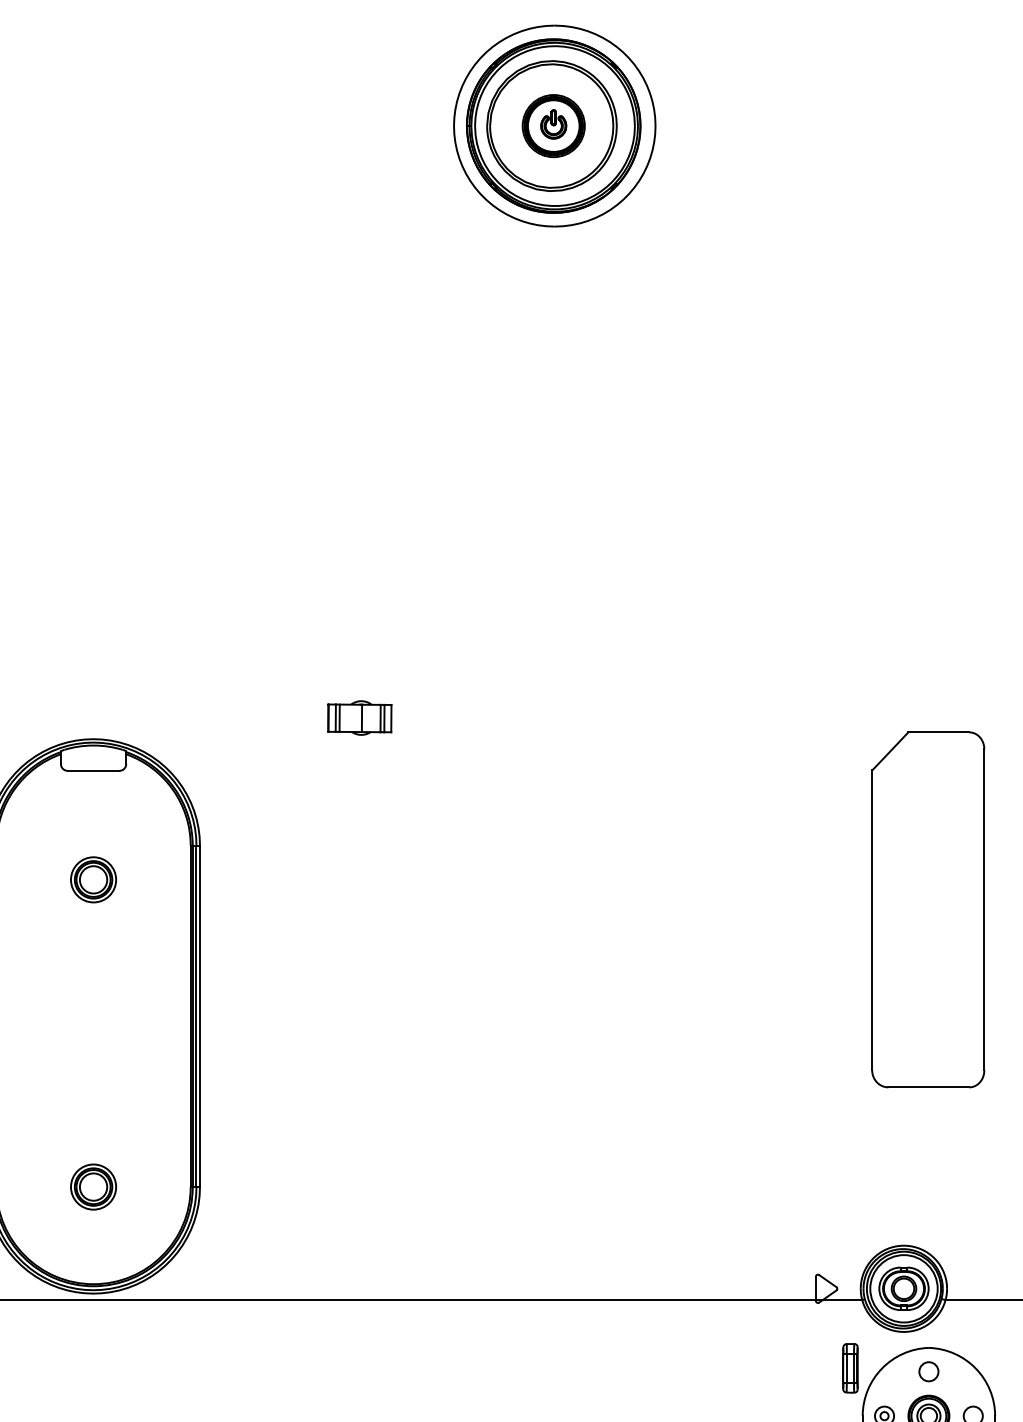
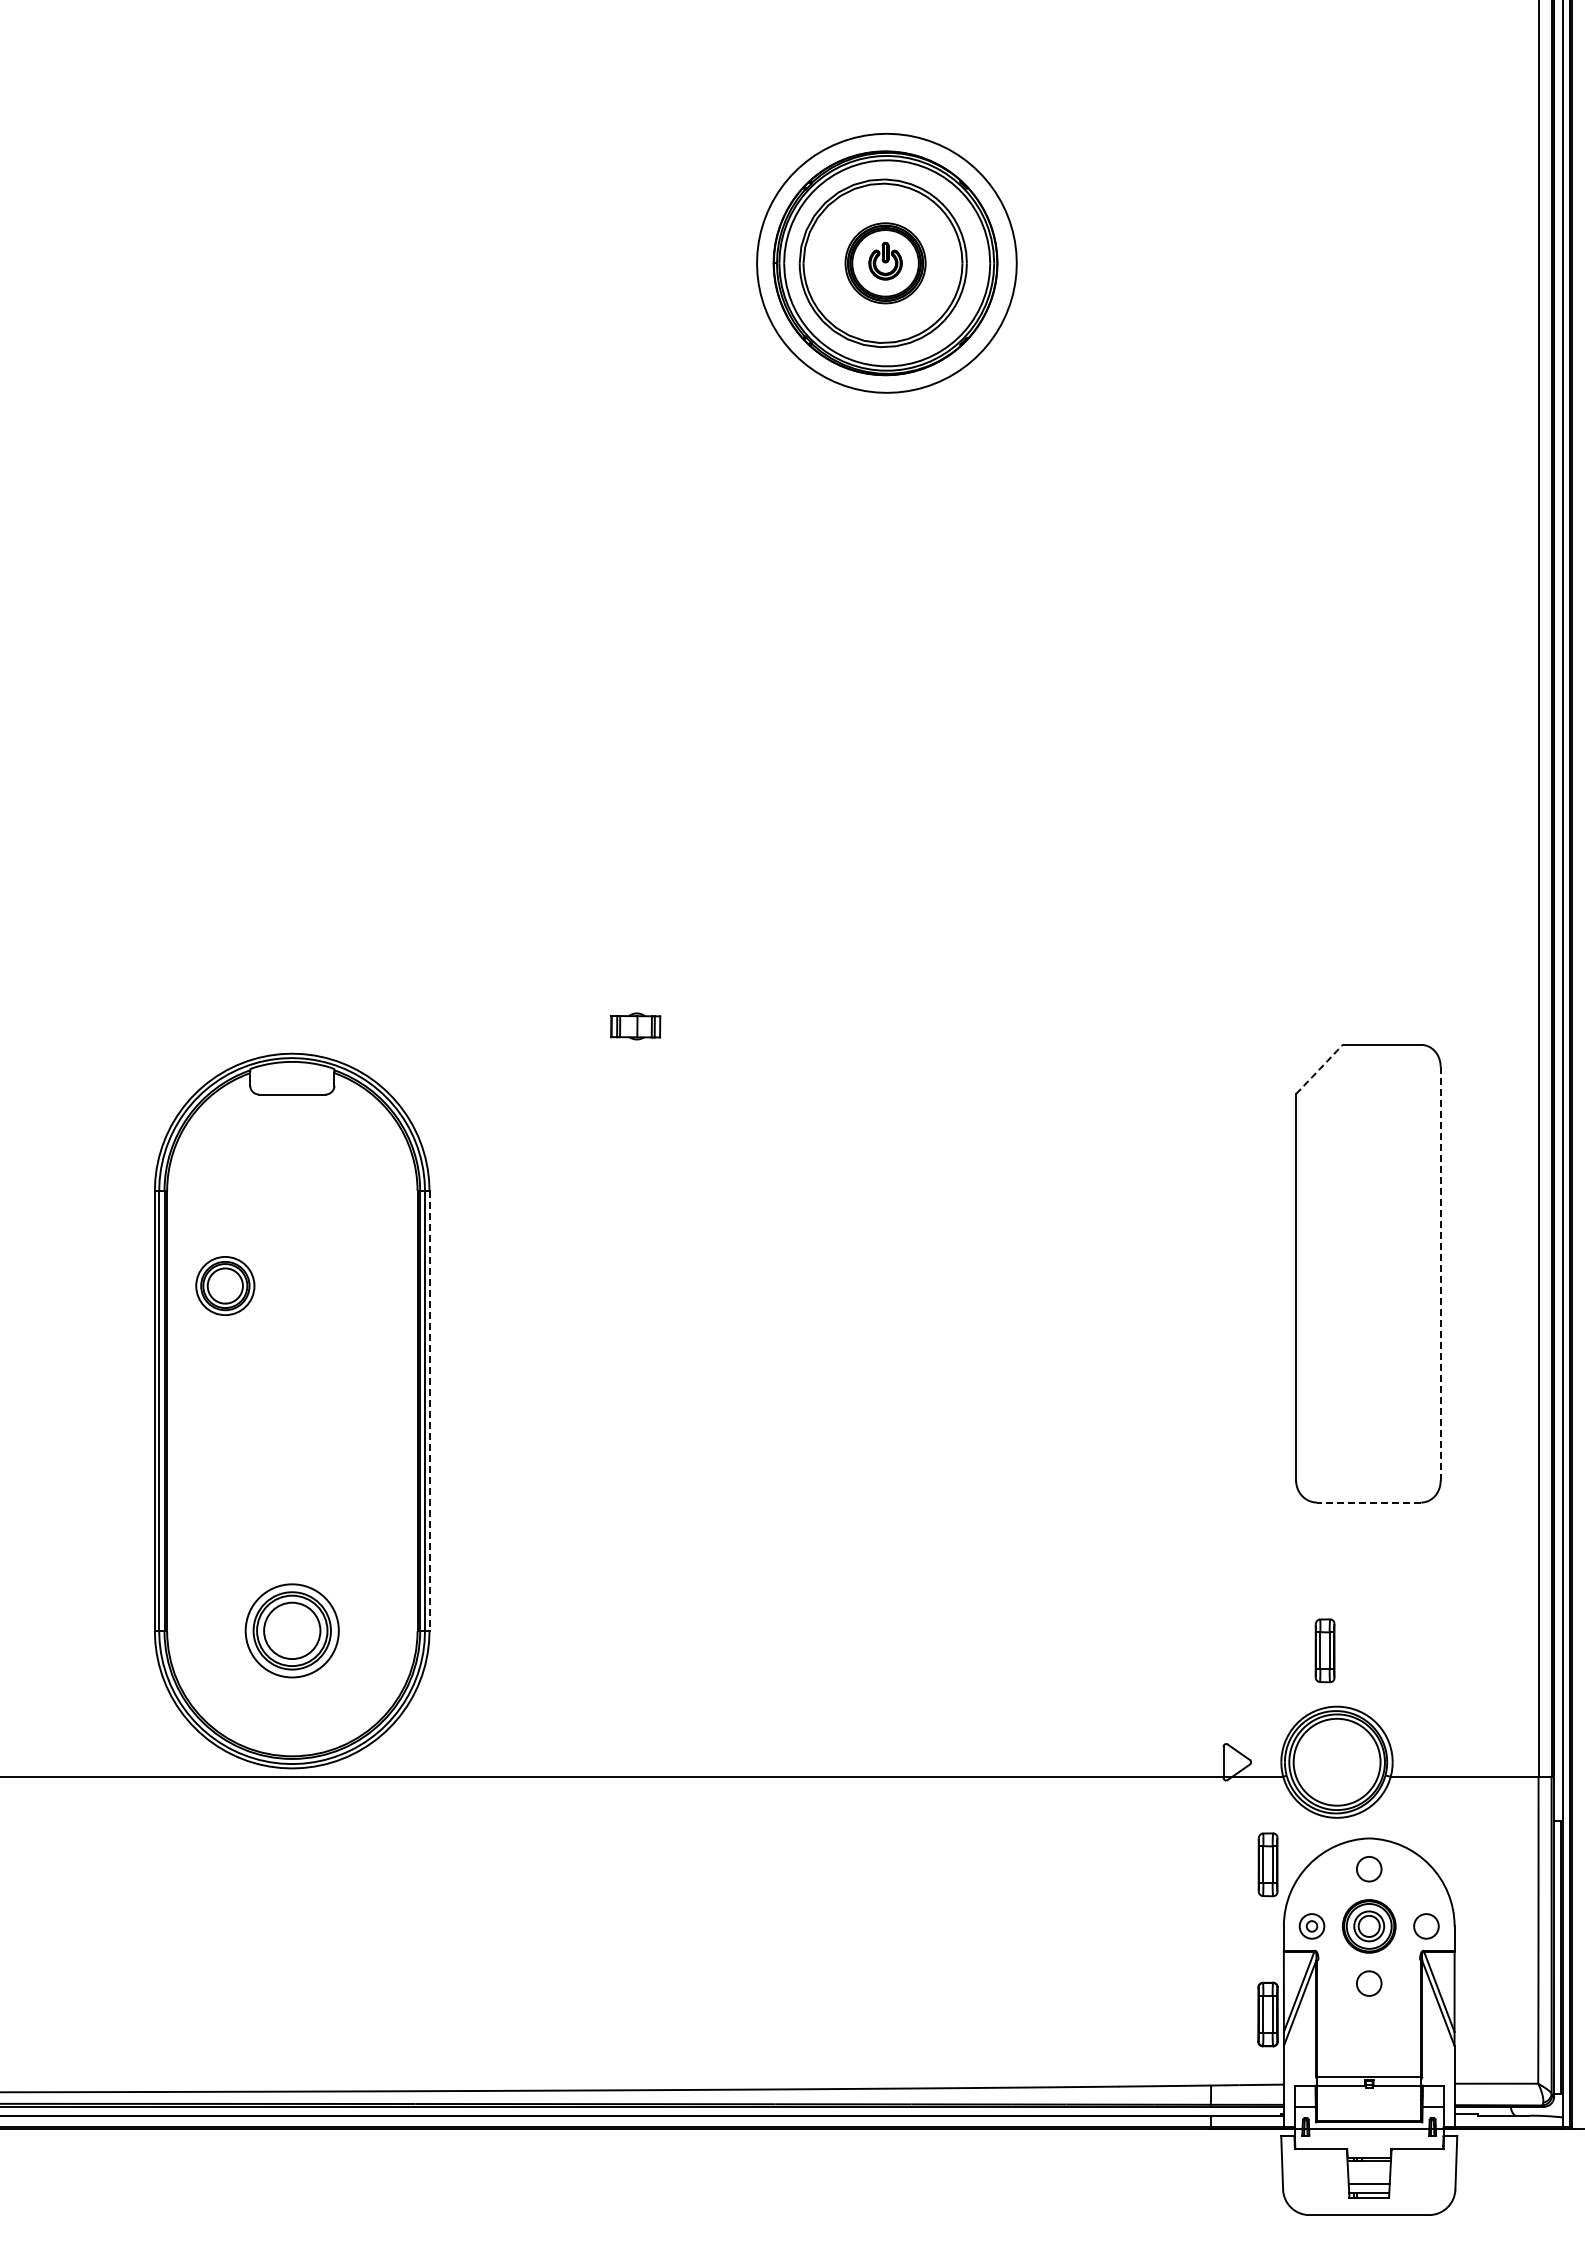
part: (359, 718) -> (635, 1026), size x0.6
line: (890, 751) -> (1319, 1069), solid -> dashed
part: (93, 879) -> (225, 1285), moved
line: (984, 909) -> (1440, 1273), solid -> dashed
line: (199, 1016) -> (429, 1411), solid -> dashed
line: (928, 1087) -> (1368, 1502), solid -> dashed
part: (93, 1187) -> (292, 1631), size x1.6
part: (894, 1202) -> (1324, 1650), added
part: (903, 1289) -> (1336, 1762), removed

